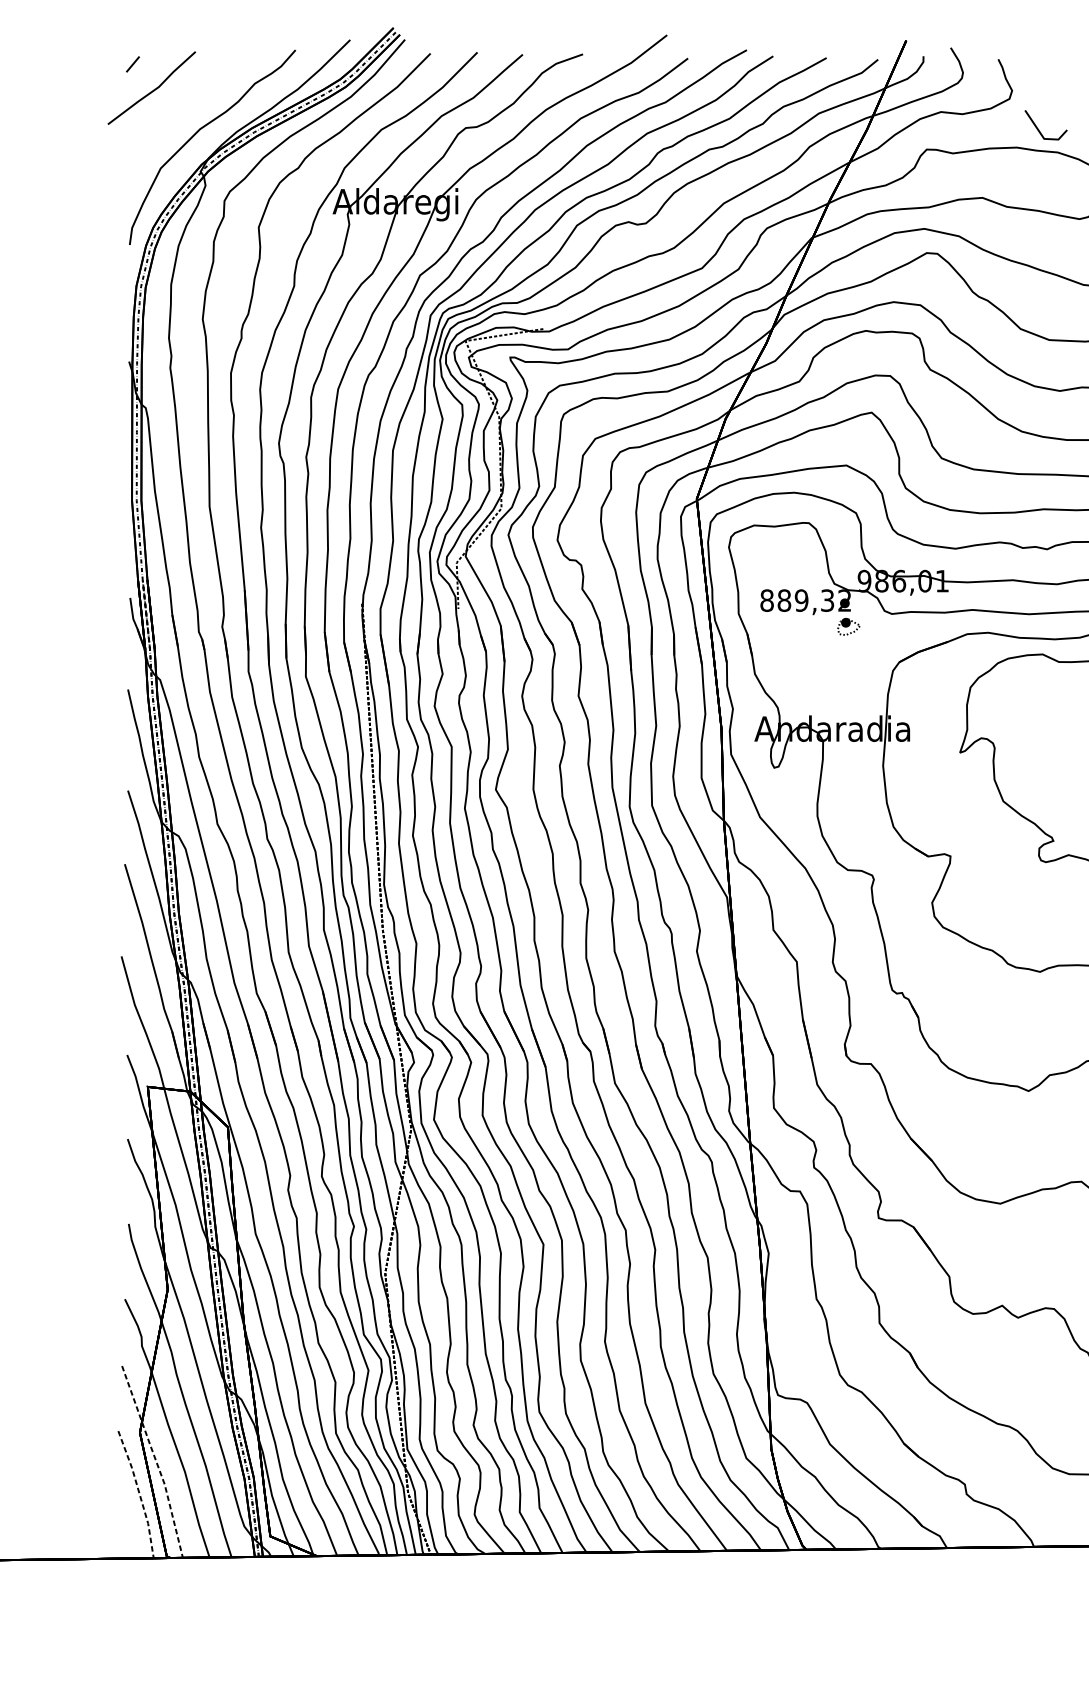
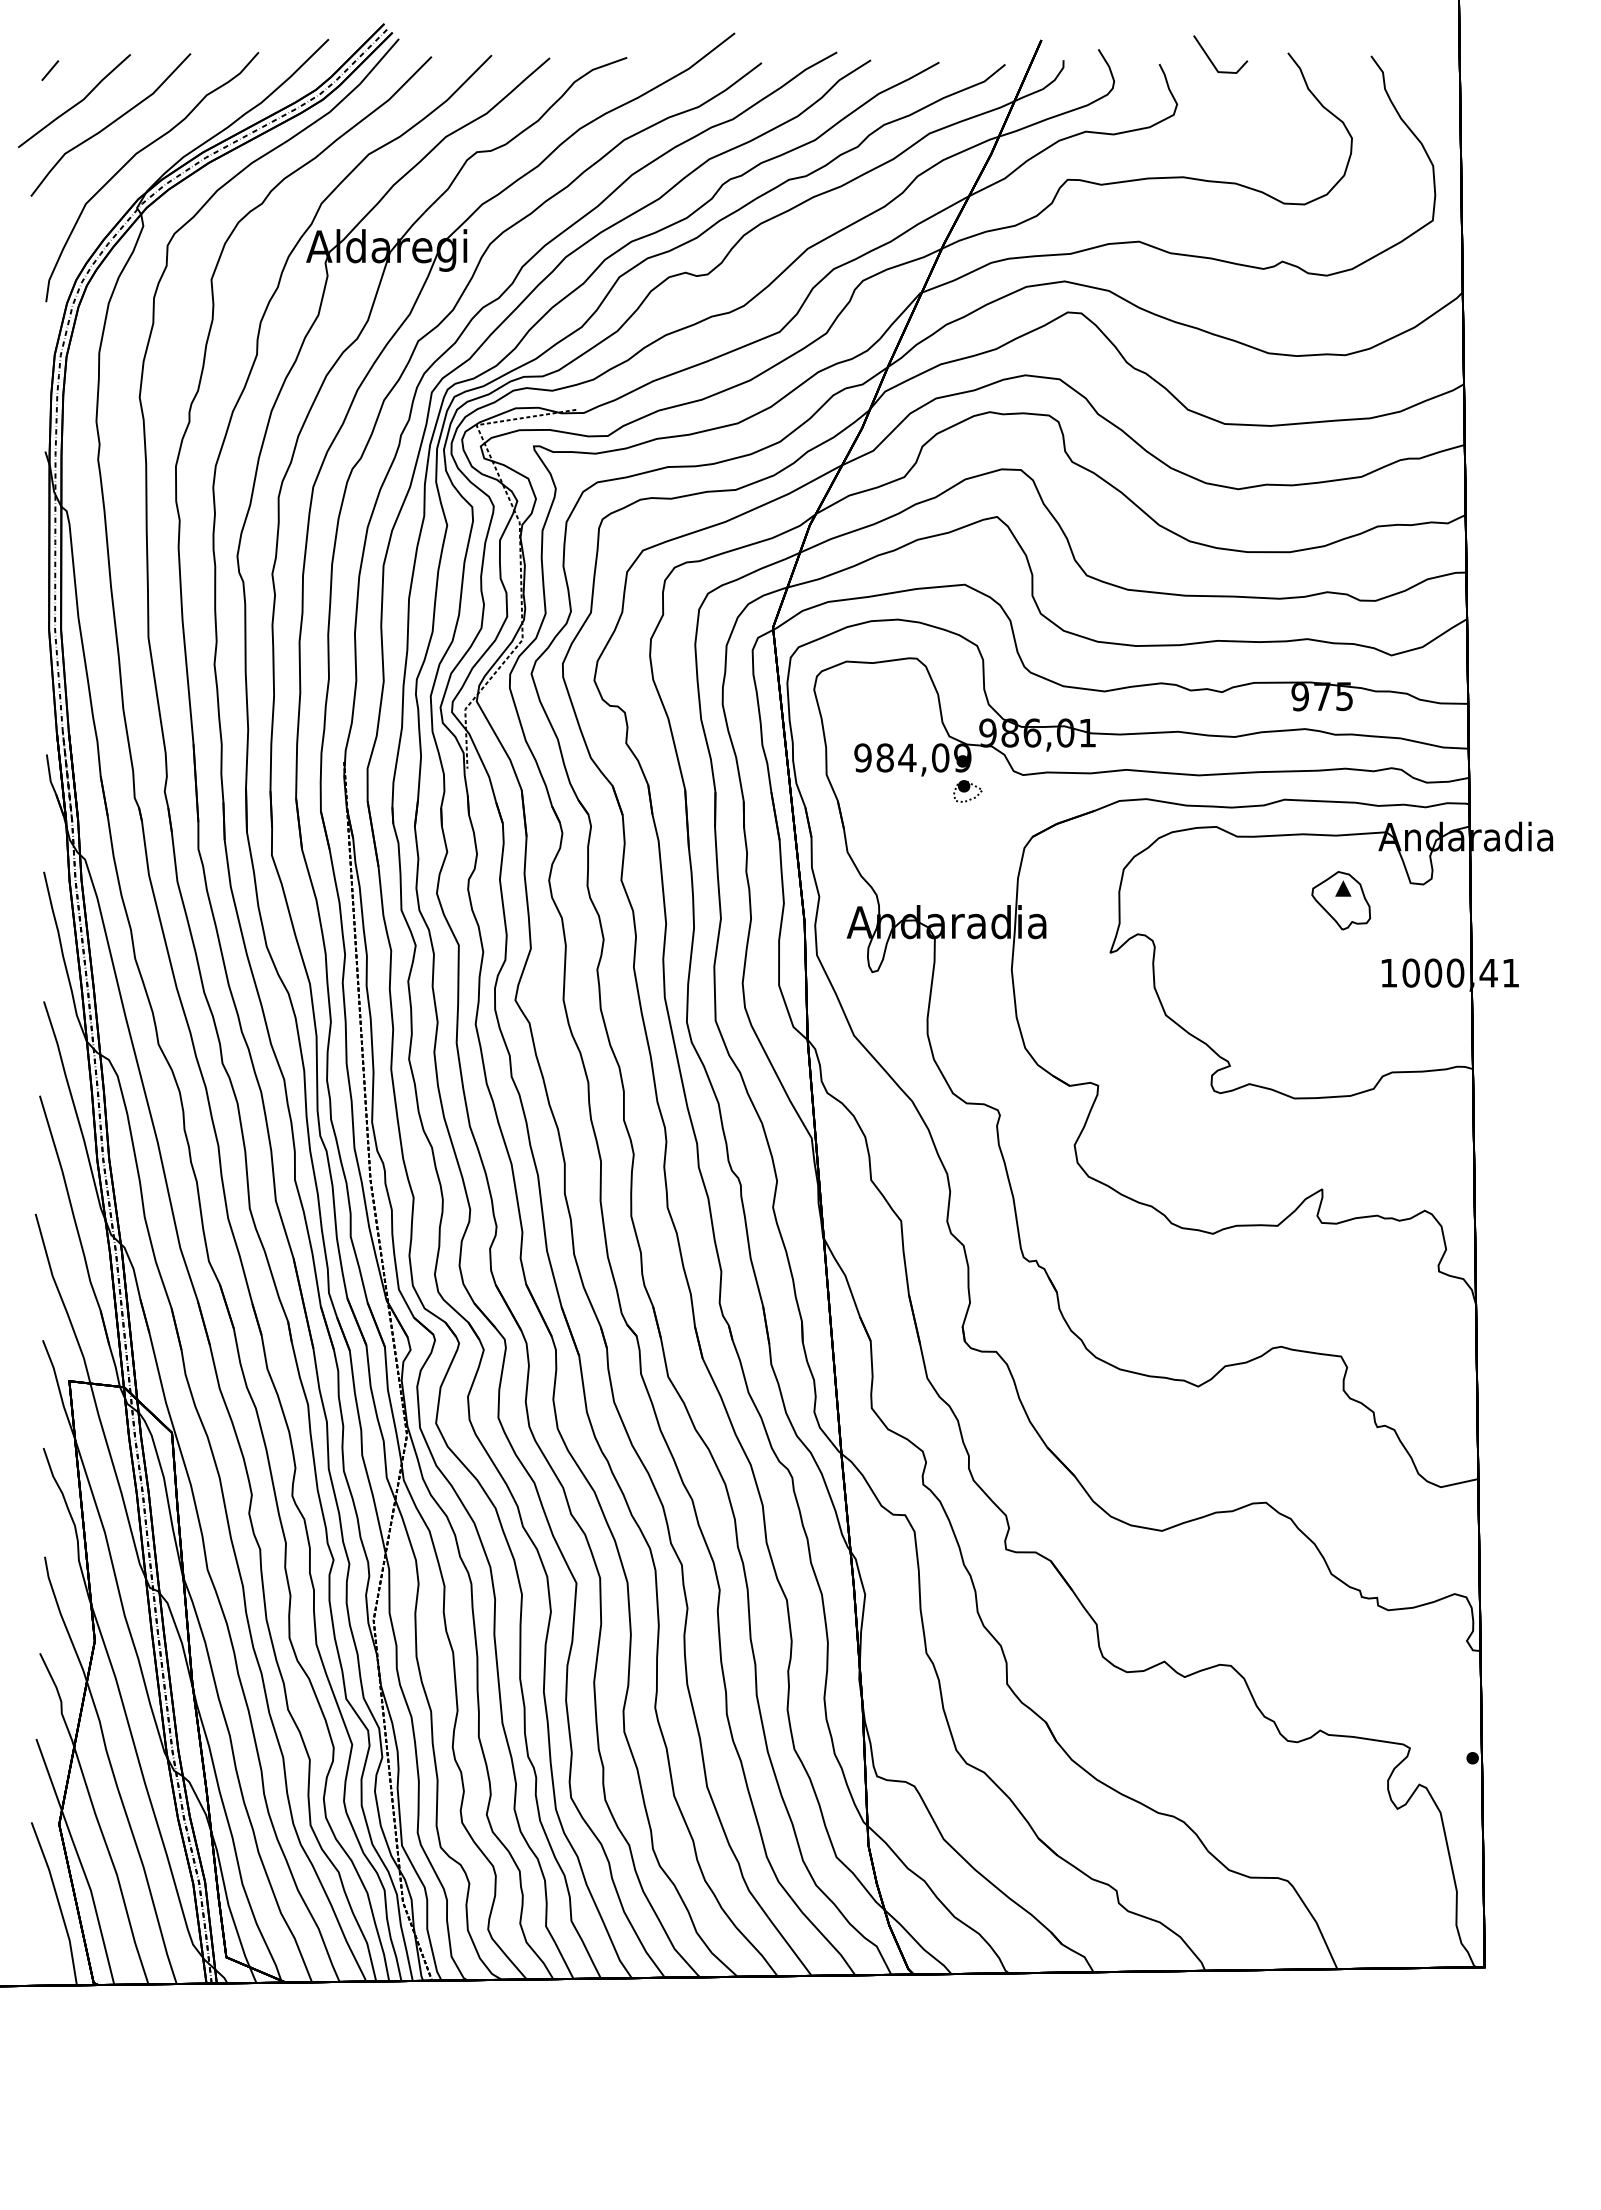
curve: (179, 106) -> (110, 124), added
line: (1039, 130) -> (1212, 61), moved
text: (805, 600) -> (912, 757), 889,32 -> 984,09
line: (155, 1460) -> (79, 1860), dashed -> solid
line: (139, 1494) -> (58, 1903), dashed -> solid

